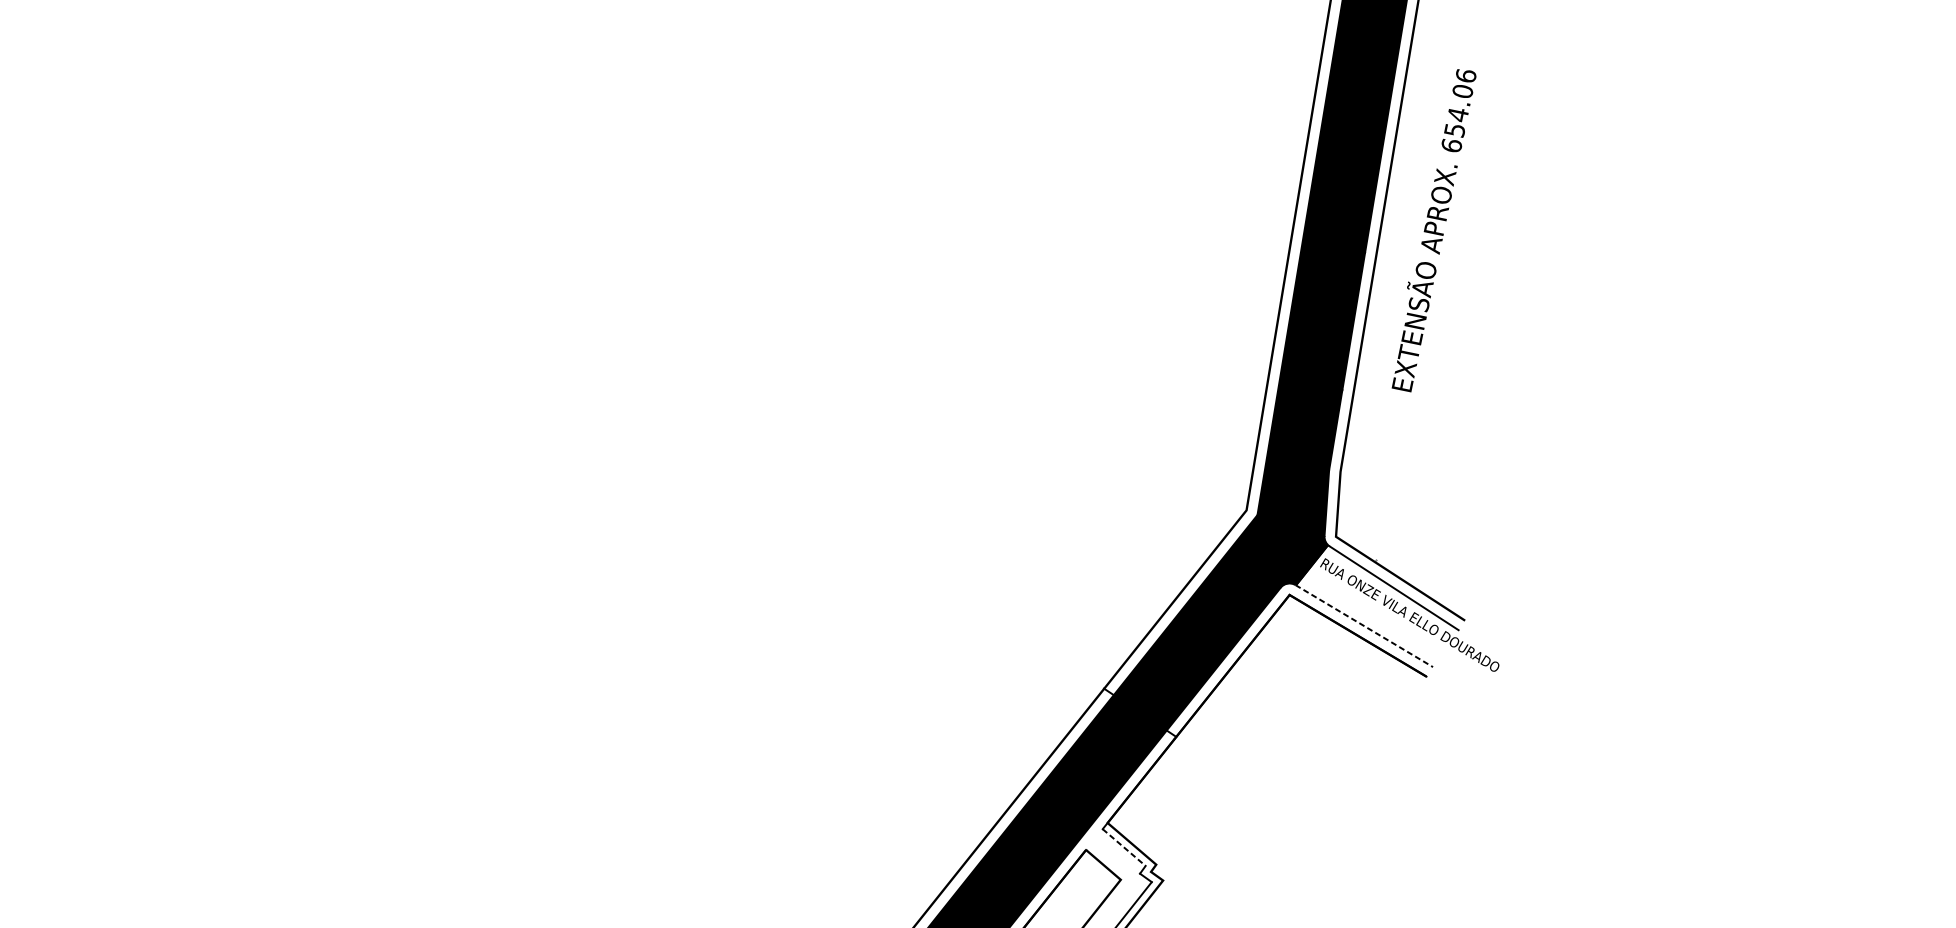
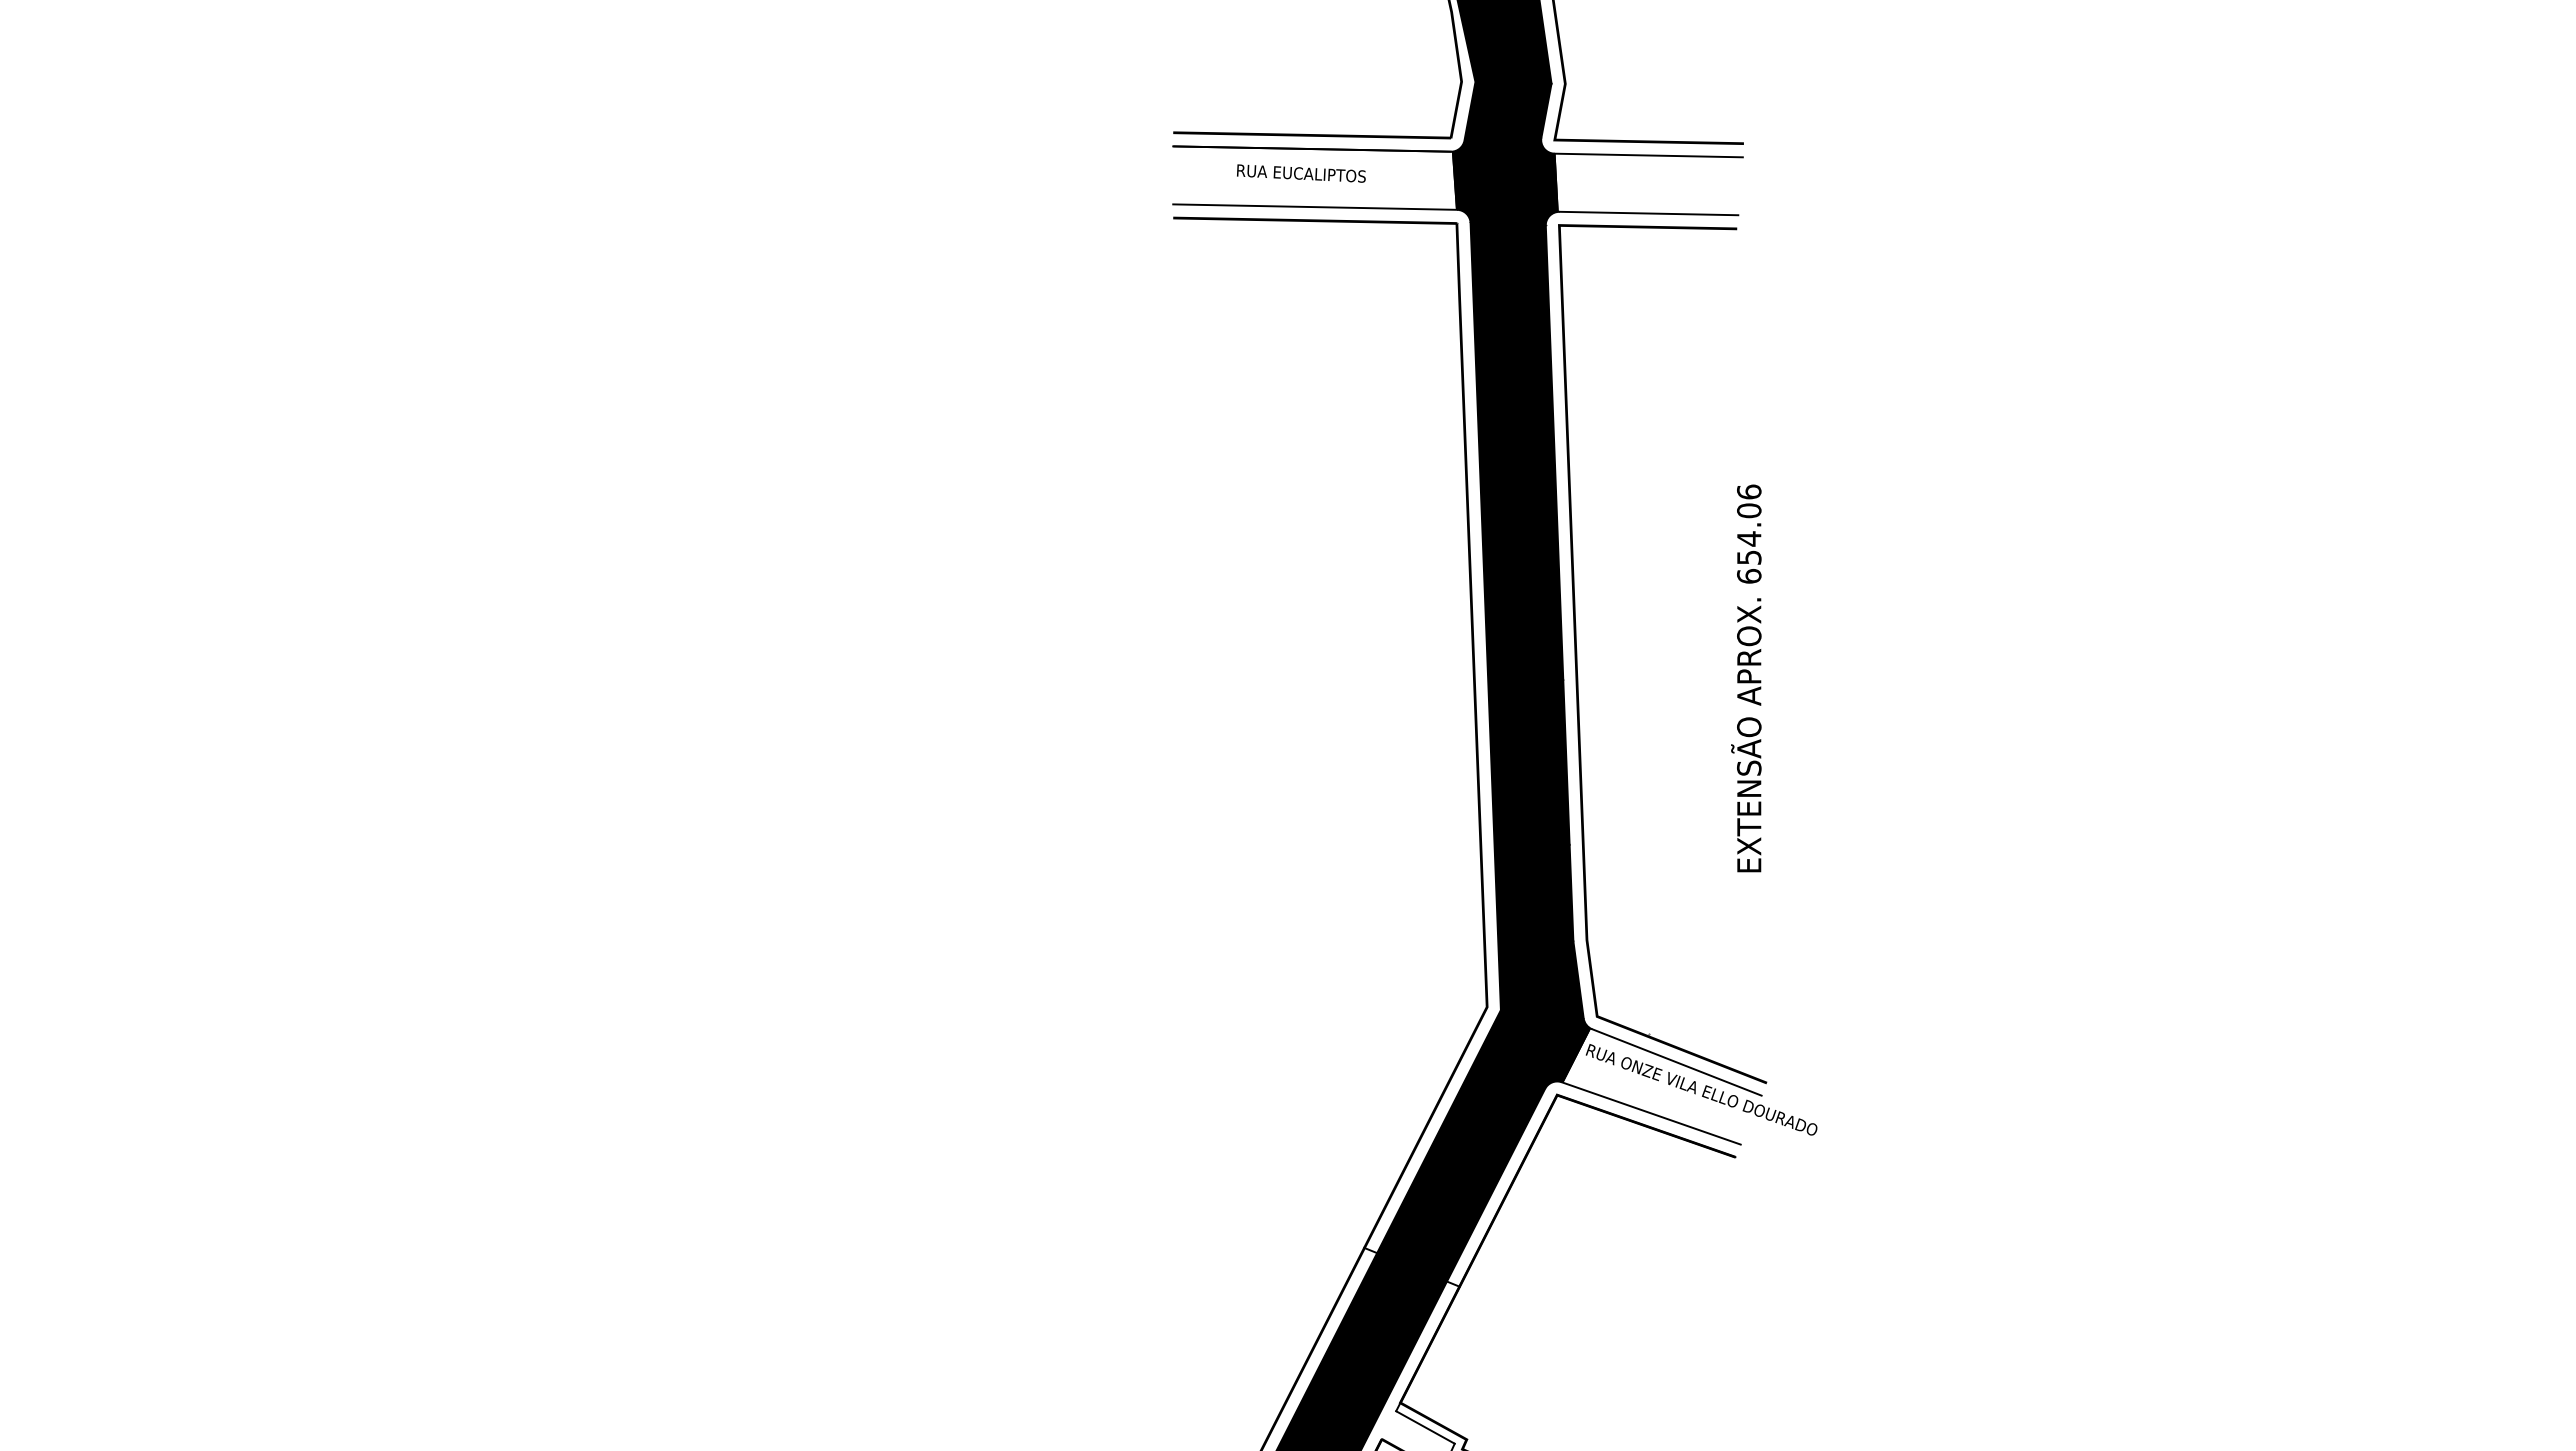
text: (1432, 229) -> (1746, 678), moved
line: (1364, 626) -> (1651, 1113), dashed -> solid
line: (1124, 847) -> (1425, 1427), dashed -> solid

